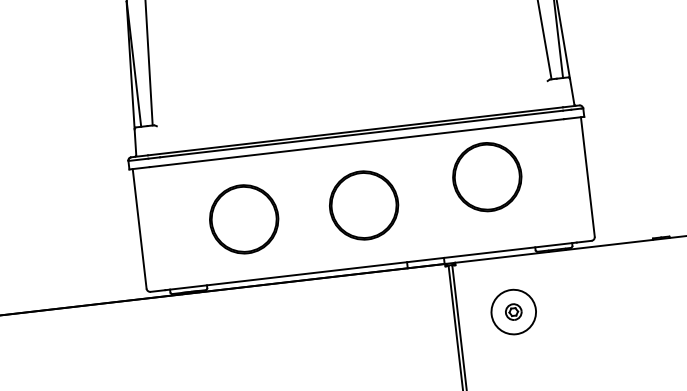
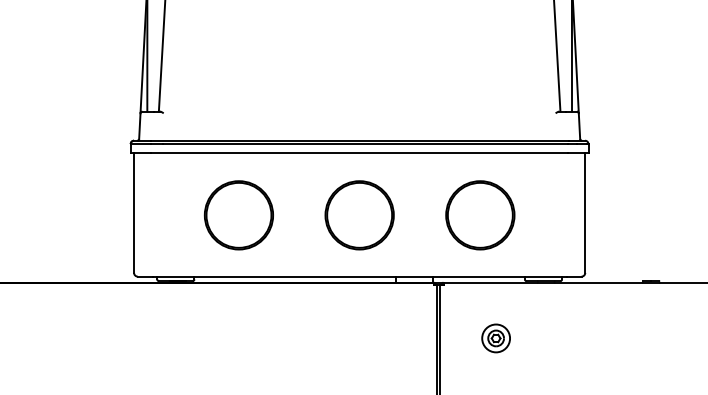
part: (487, 177) -> (480, 215), moved
circle: (514, 312) -> (496, 338), size x0.62

